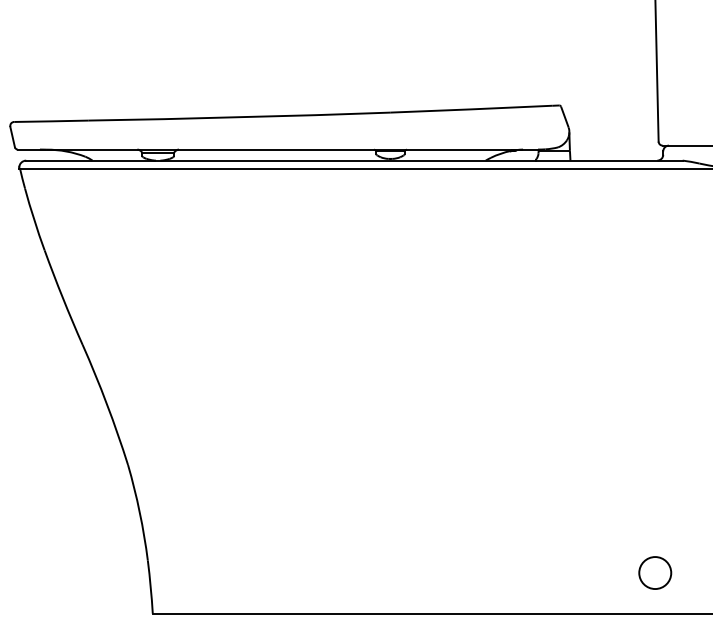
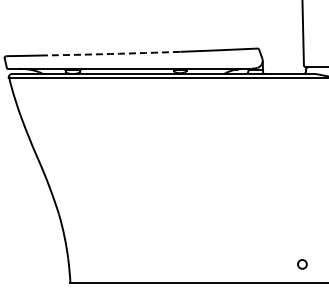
arc: (239, 118) -> (110, 54), solid -> dashed
circle: (655, 573) -> (302, 264), size x0.6

